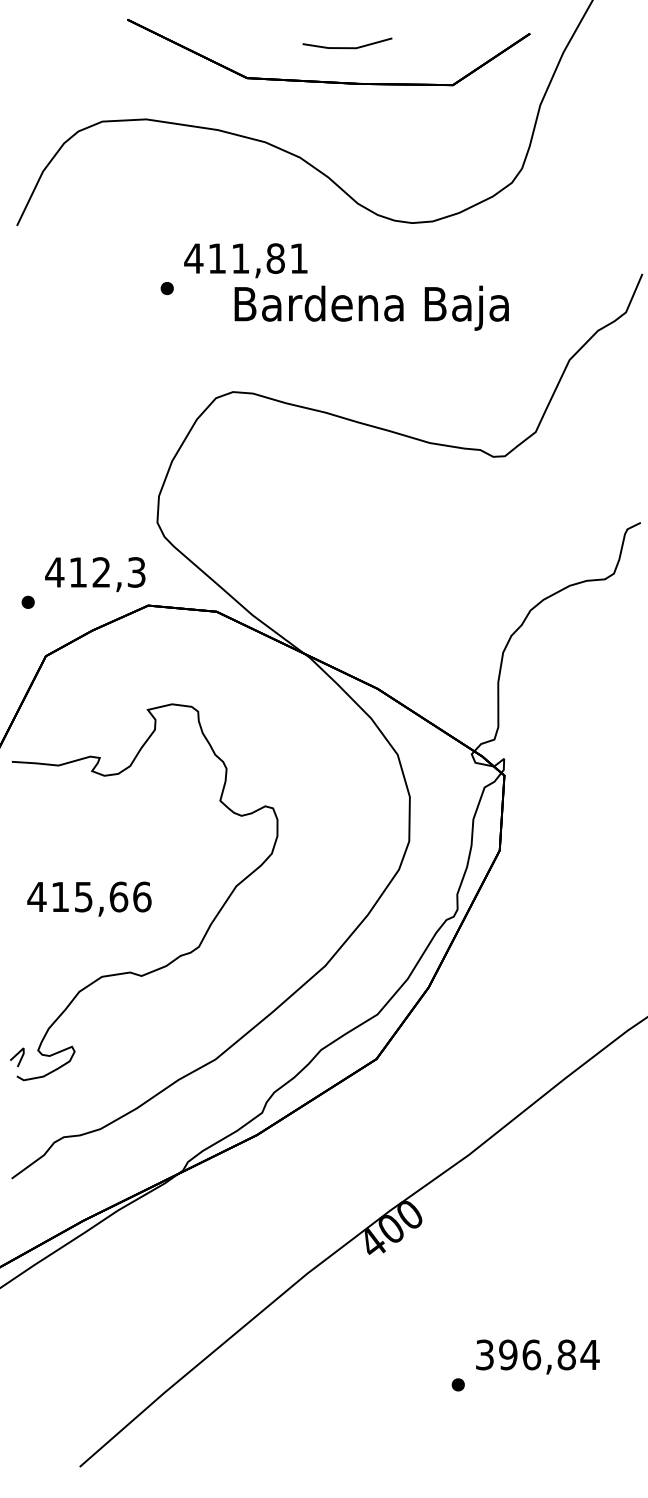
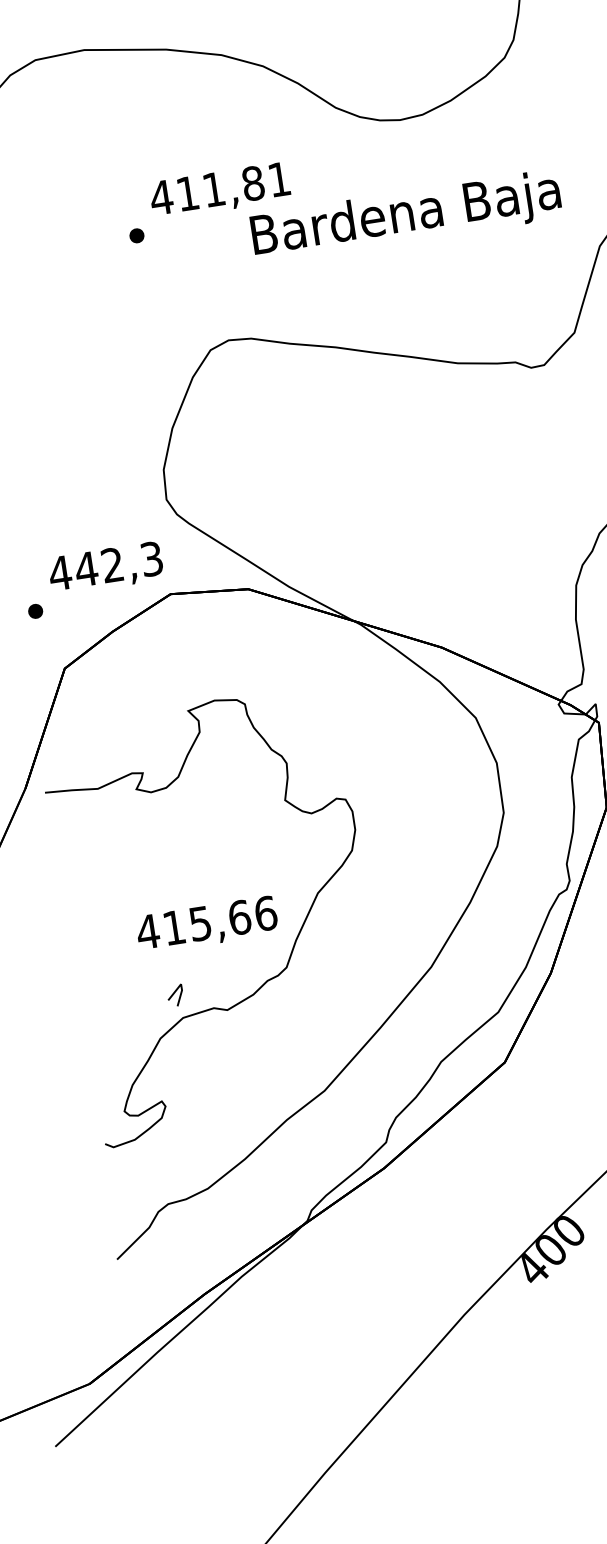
text: (371, 307) -> (405, 215), moved
text: (77, 572) -> (85, 569), 412,3 -> 442,3
text: (89, 898) -> (207, 924), moved
line: (16, 1056) -> (174, 994), moved

